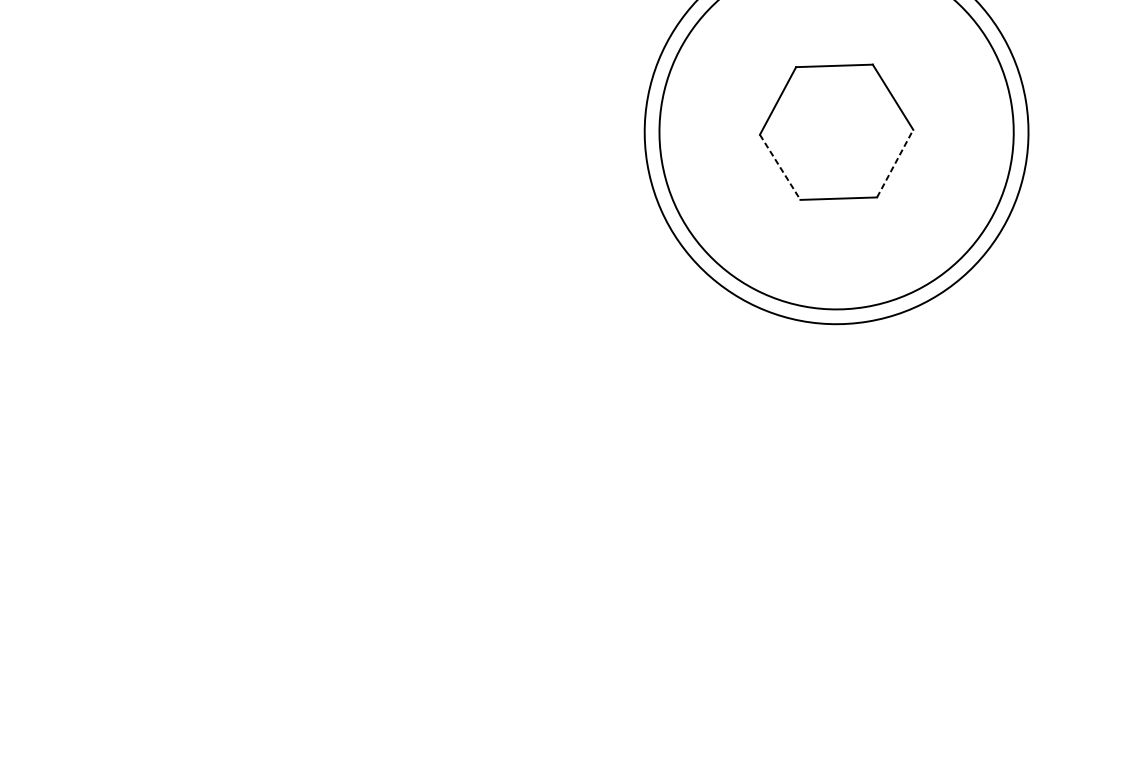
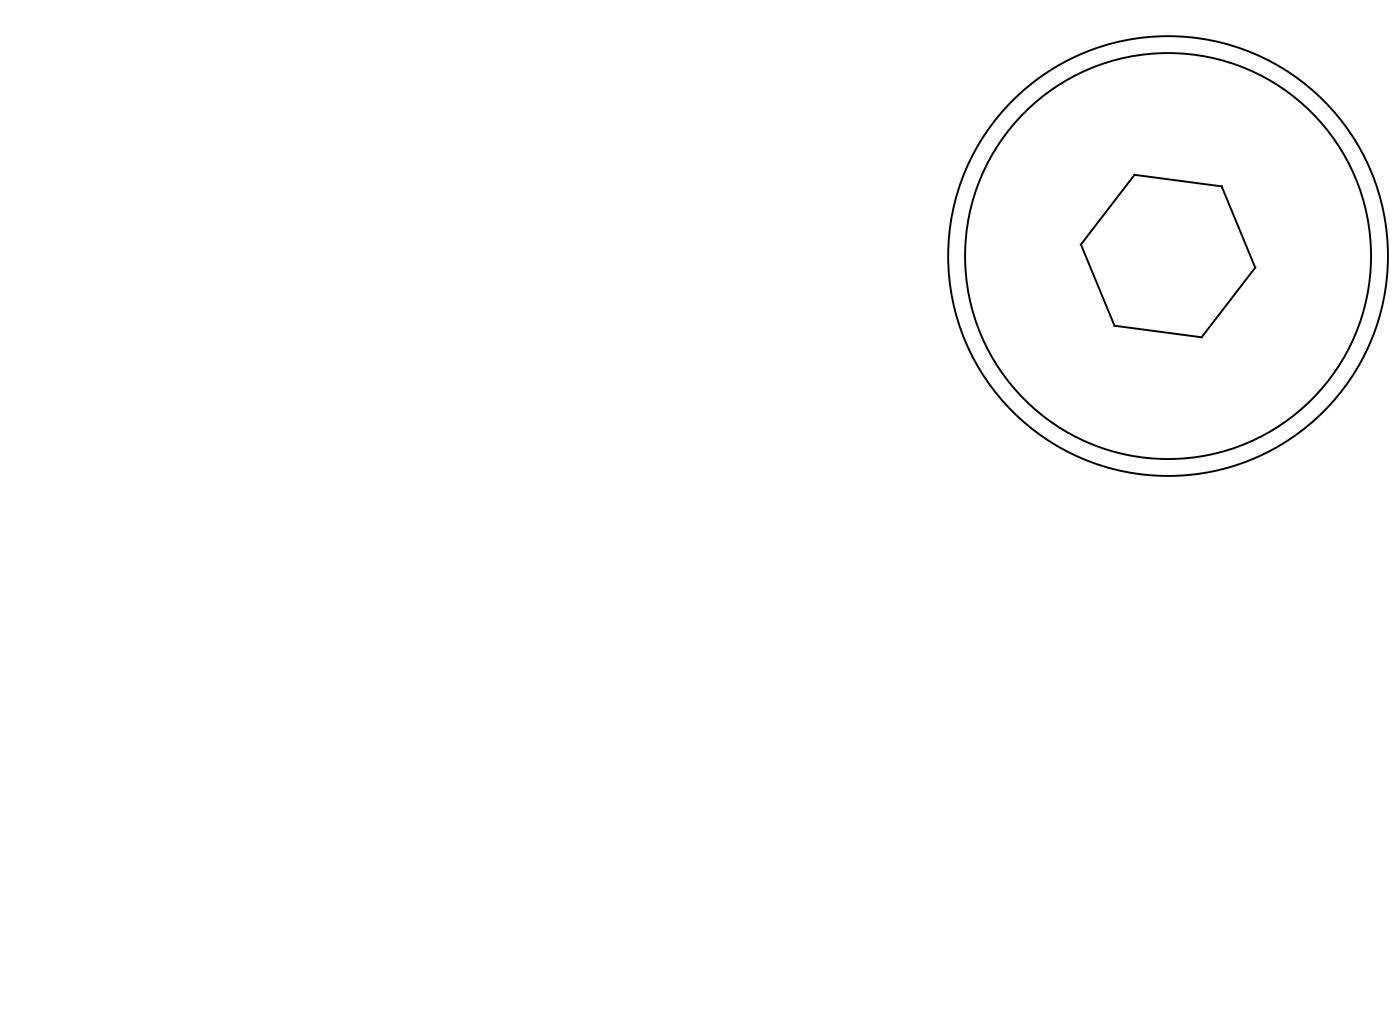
line: (895, 163) -> (1228, 302), dashed -> solid
line: (780, 167) -> (1097, 285), dashed -> solid

